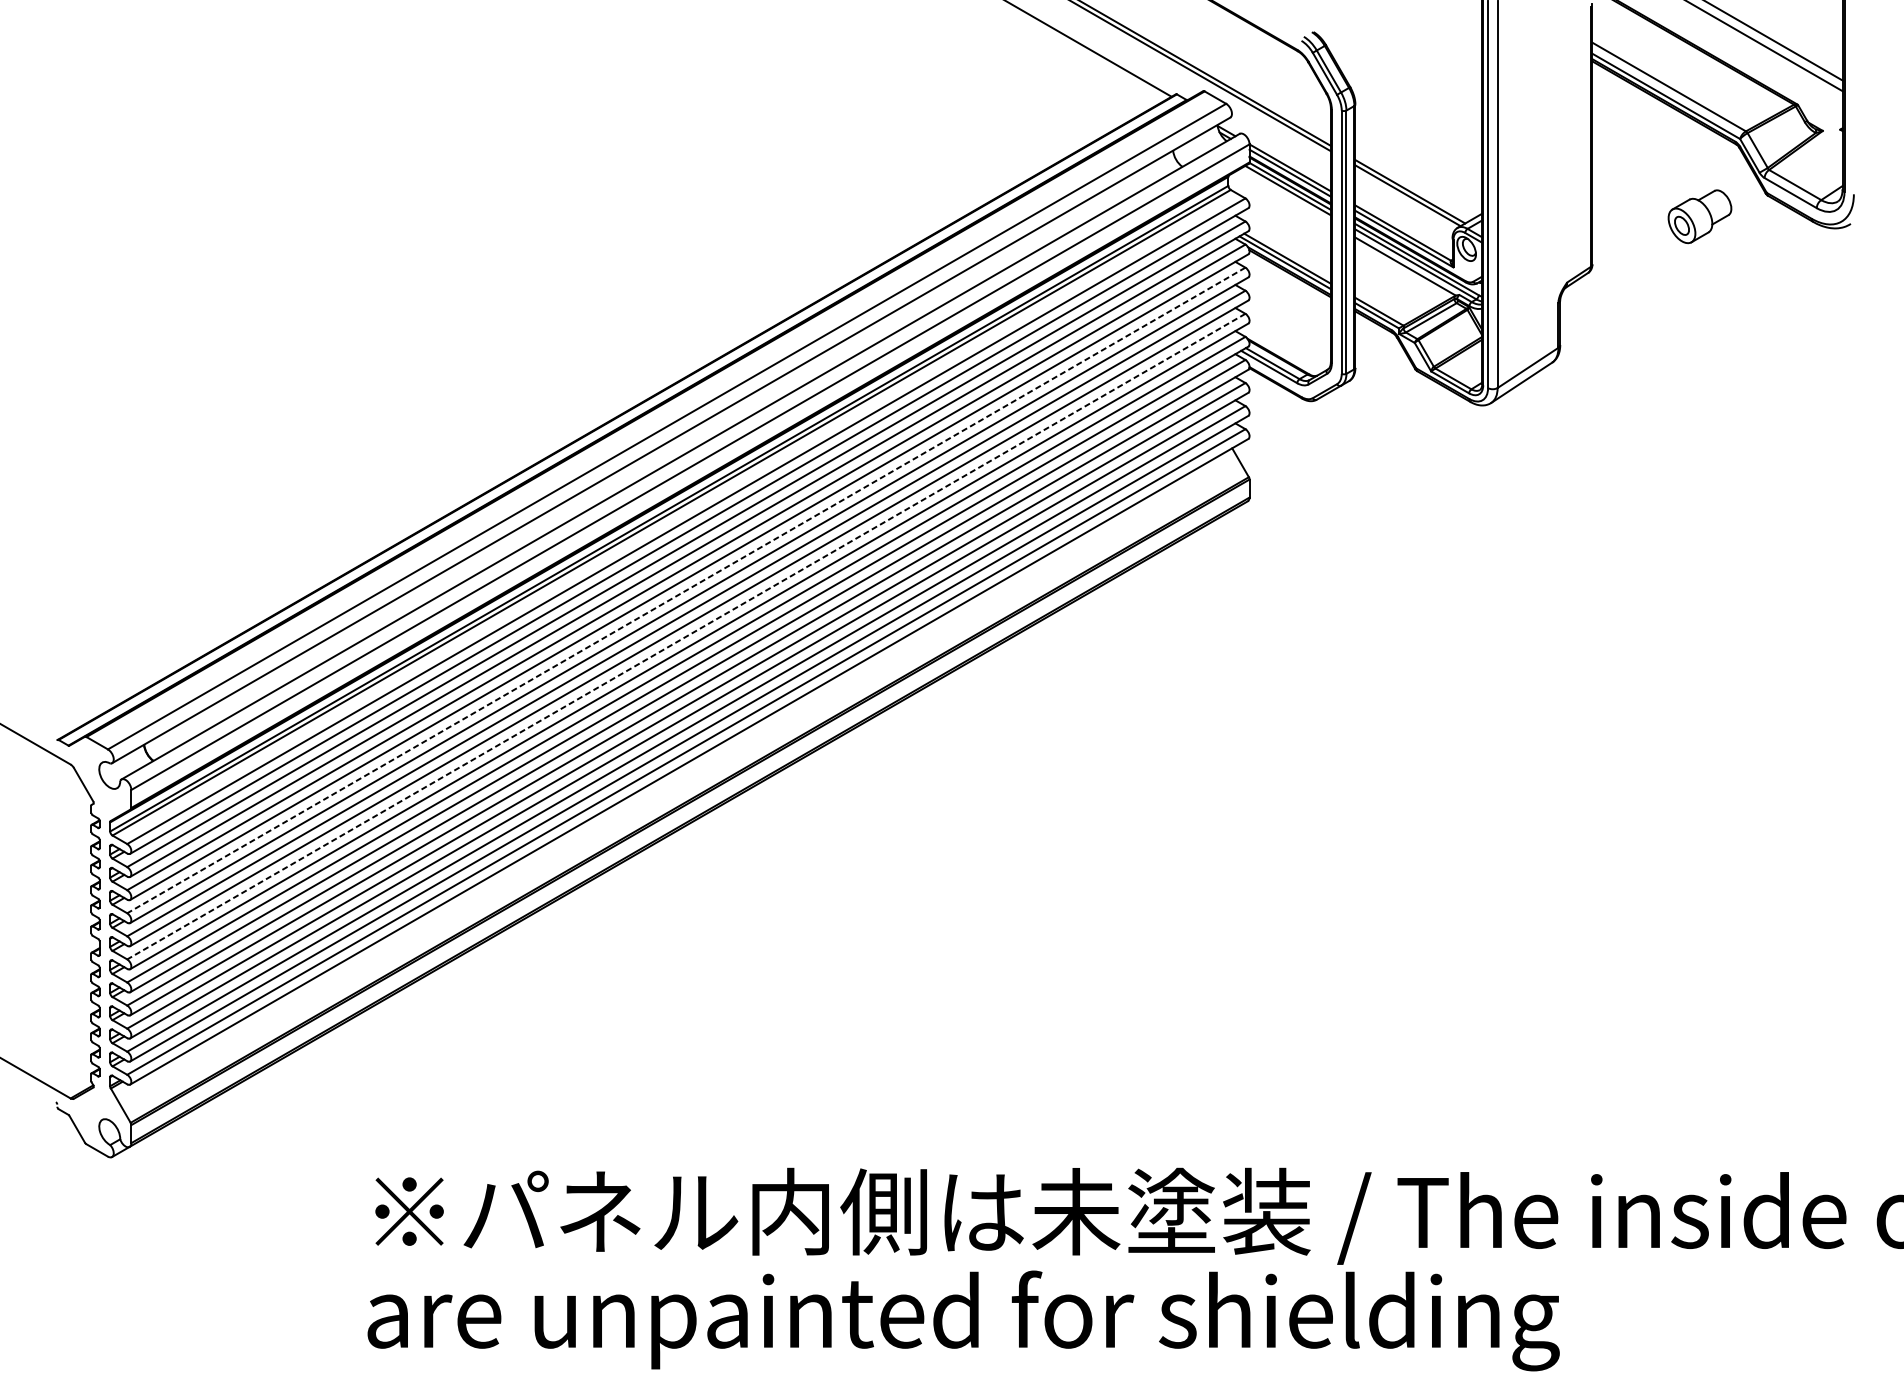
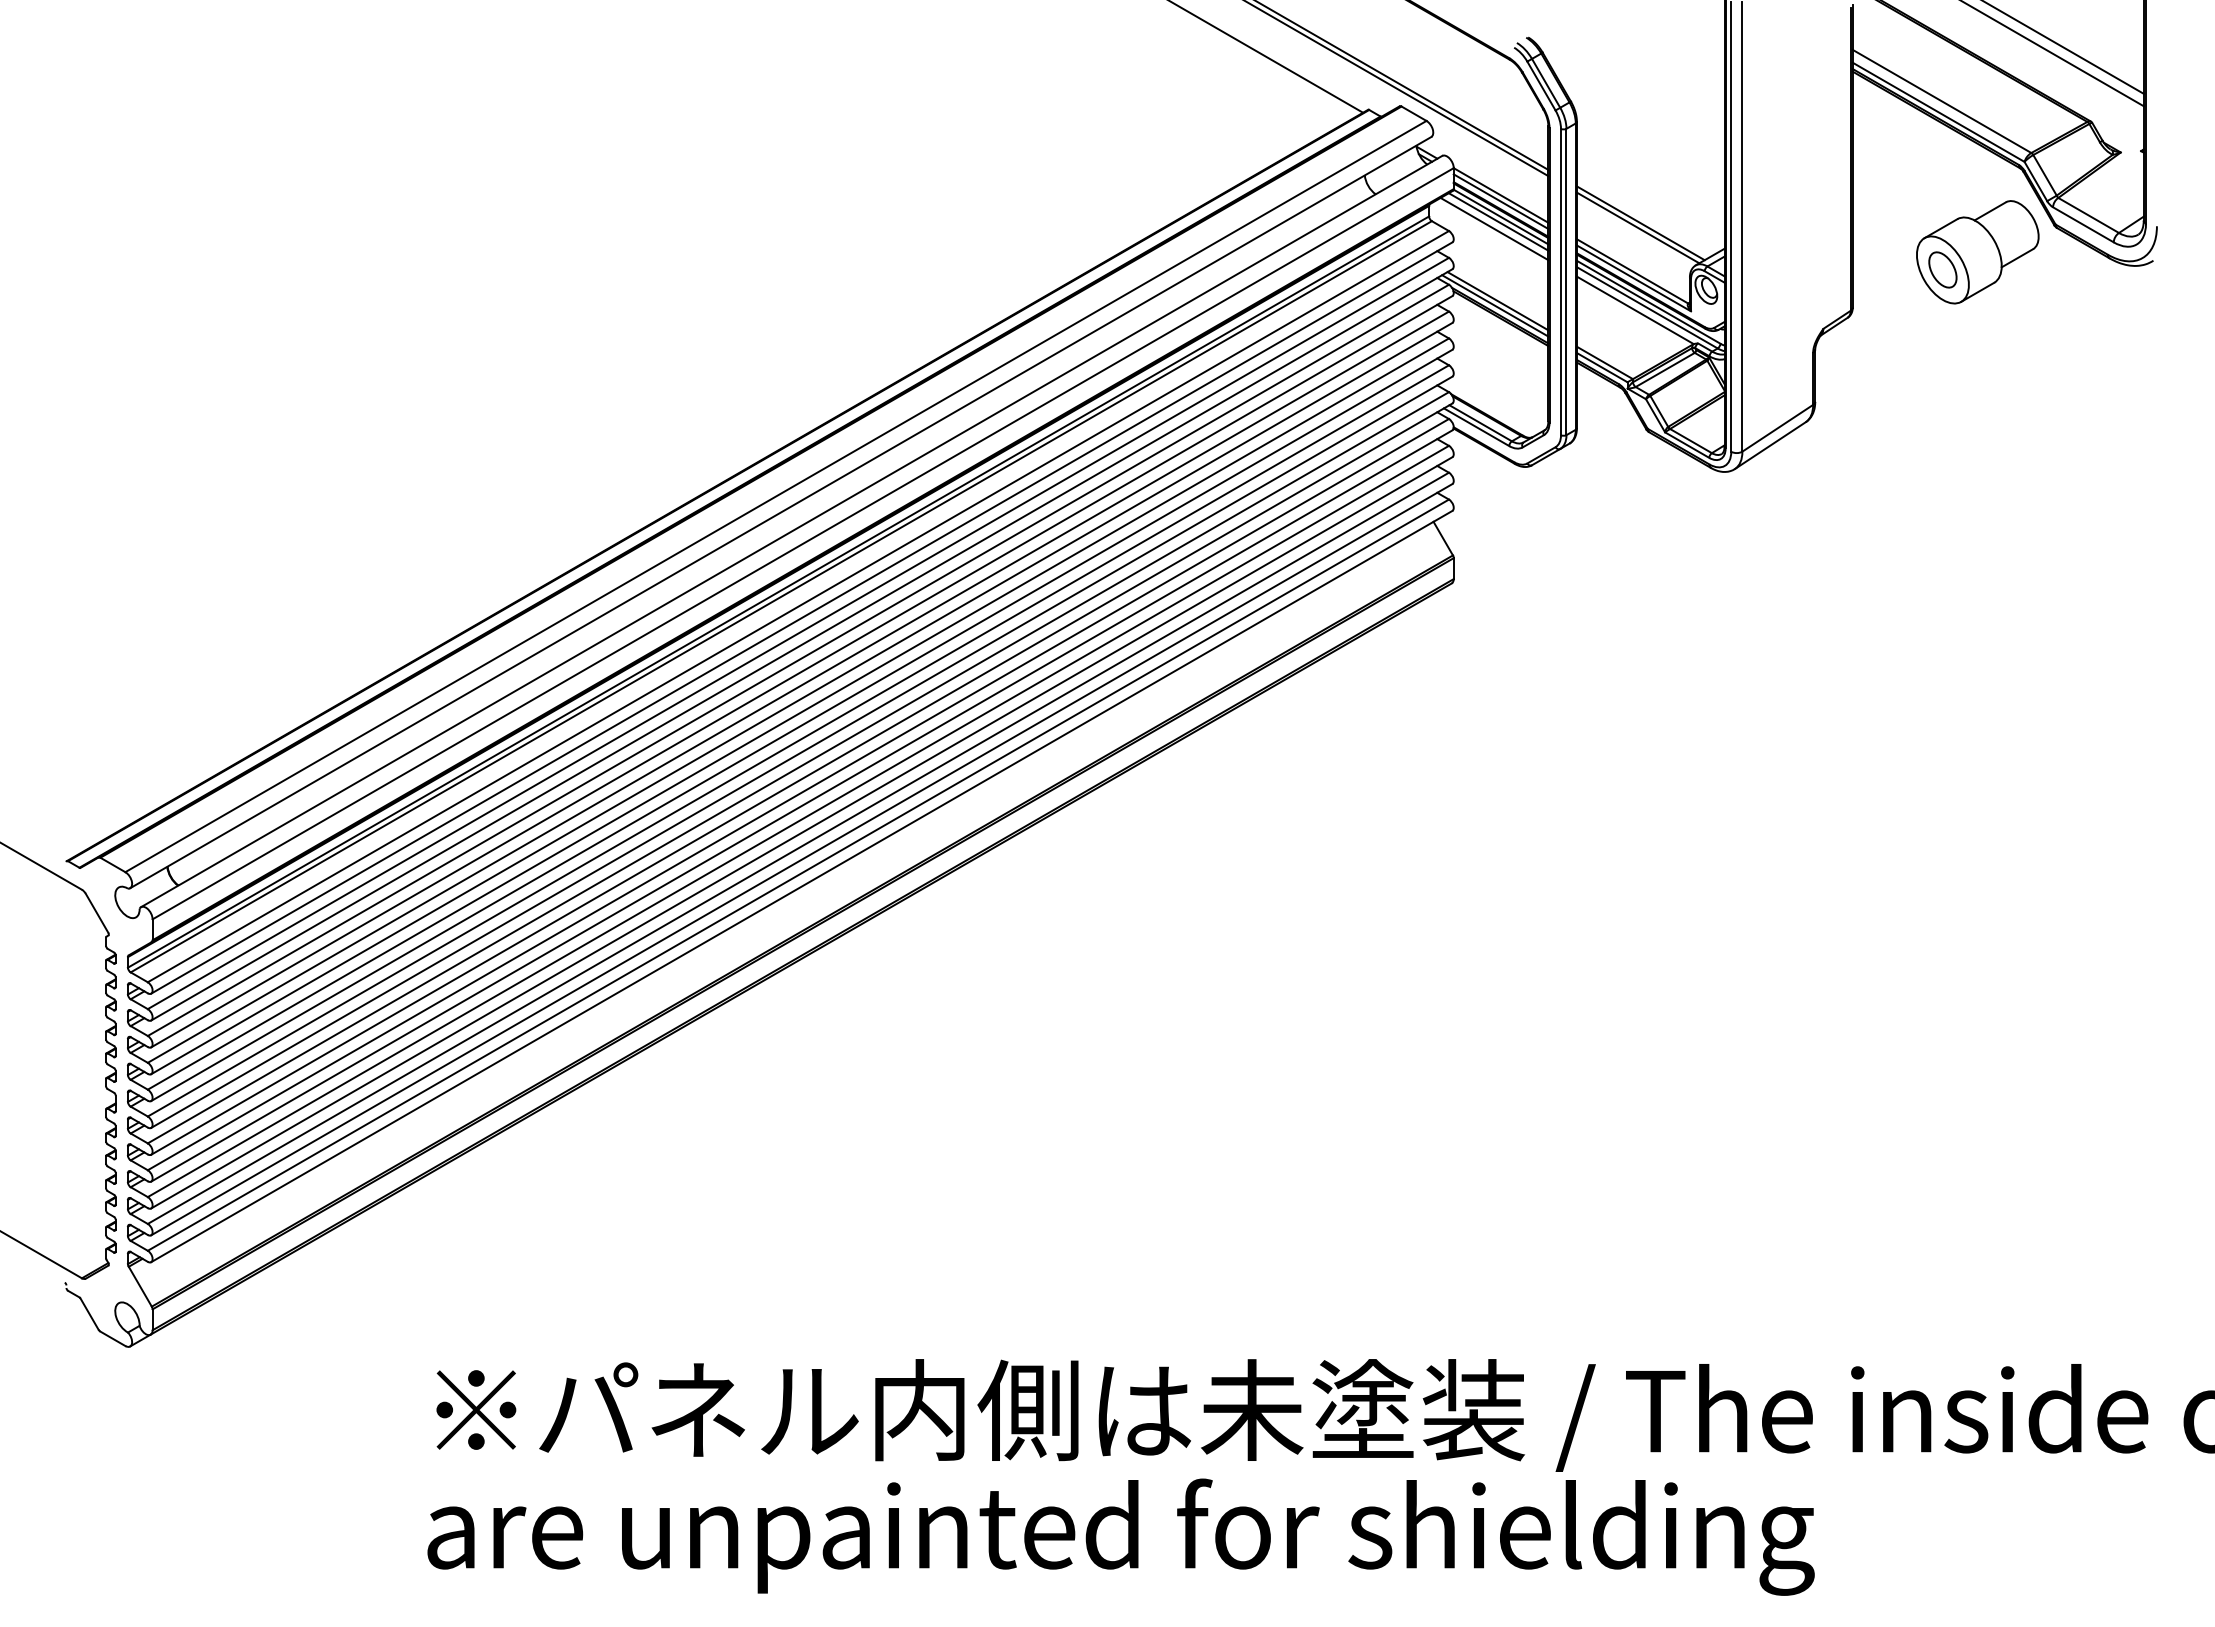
line: (1284, 196) -> (1494, 228), added
part: (1699, 216) -> (1977, 252), size x1.67
line: (685, 590) -> (797, 687), dashed -> solid
line: (685, 637) -> (797, 741), dashed -> solid

